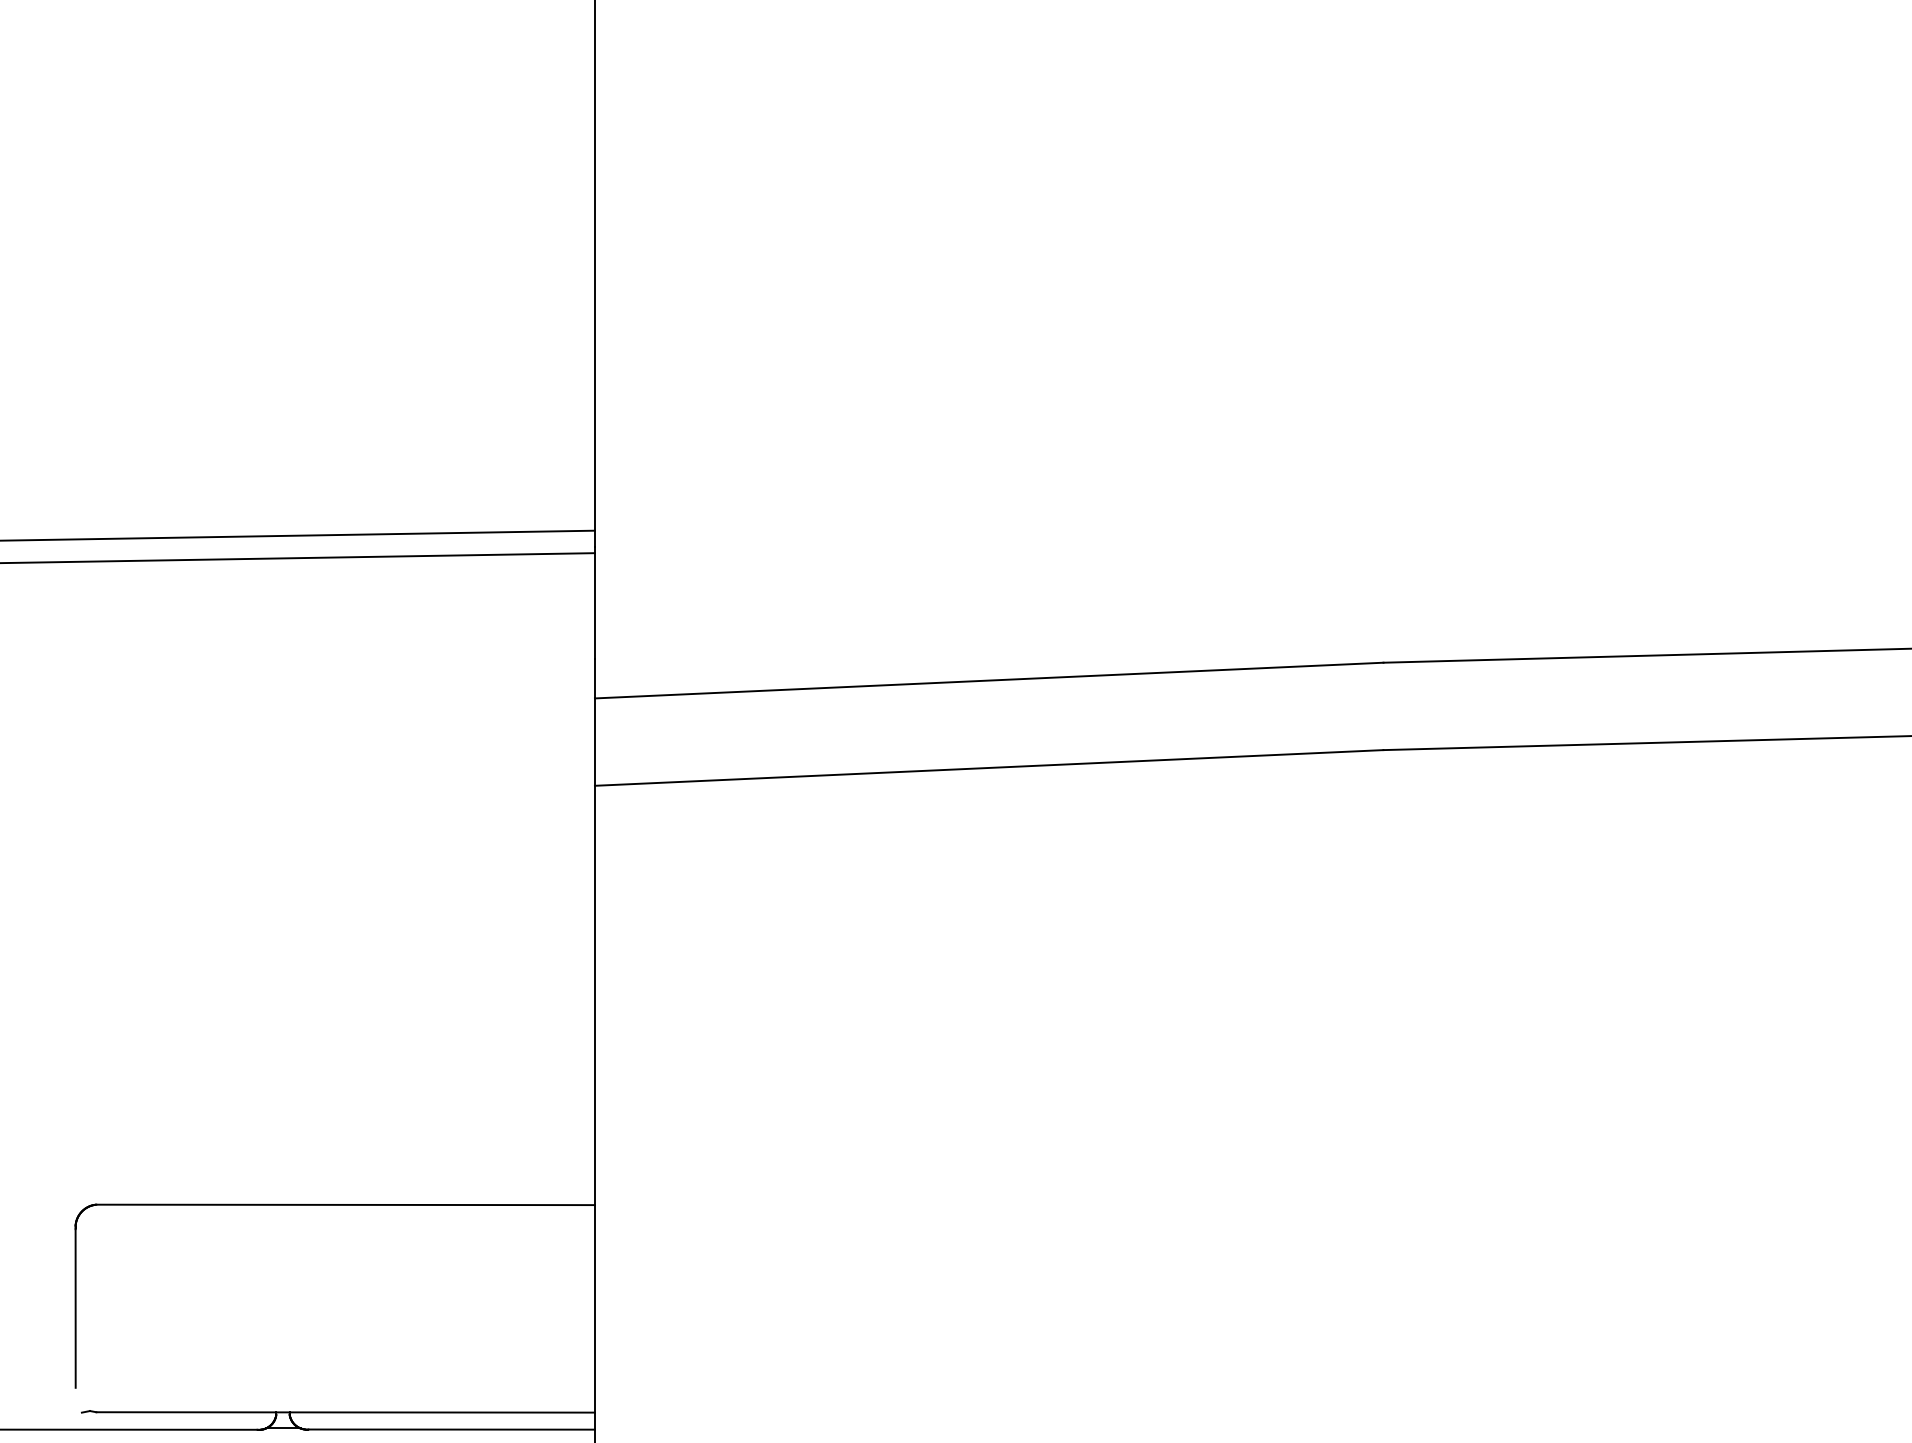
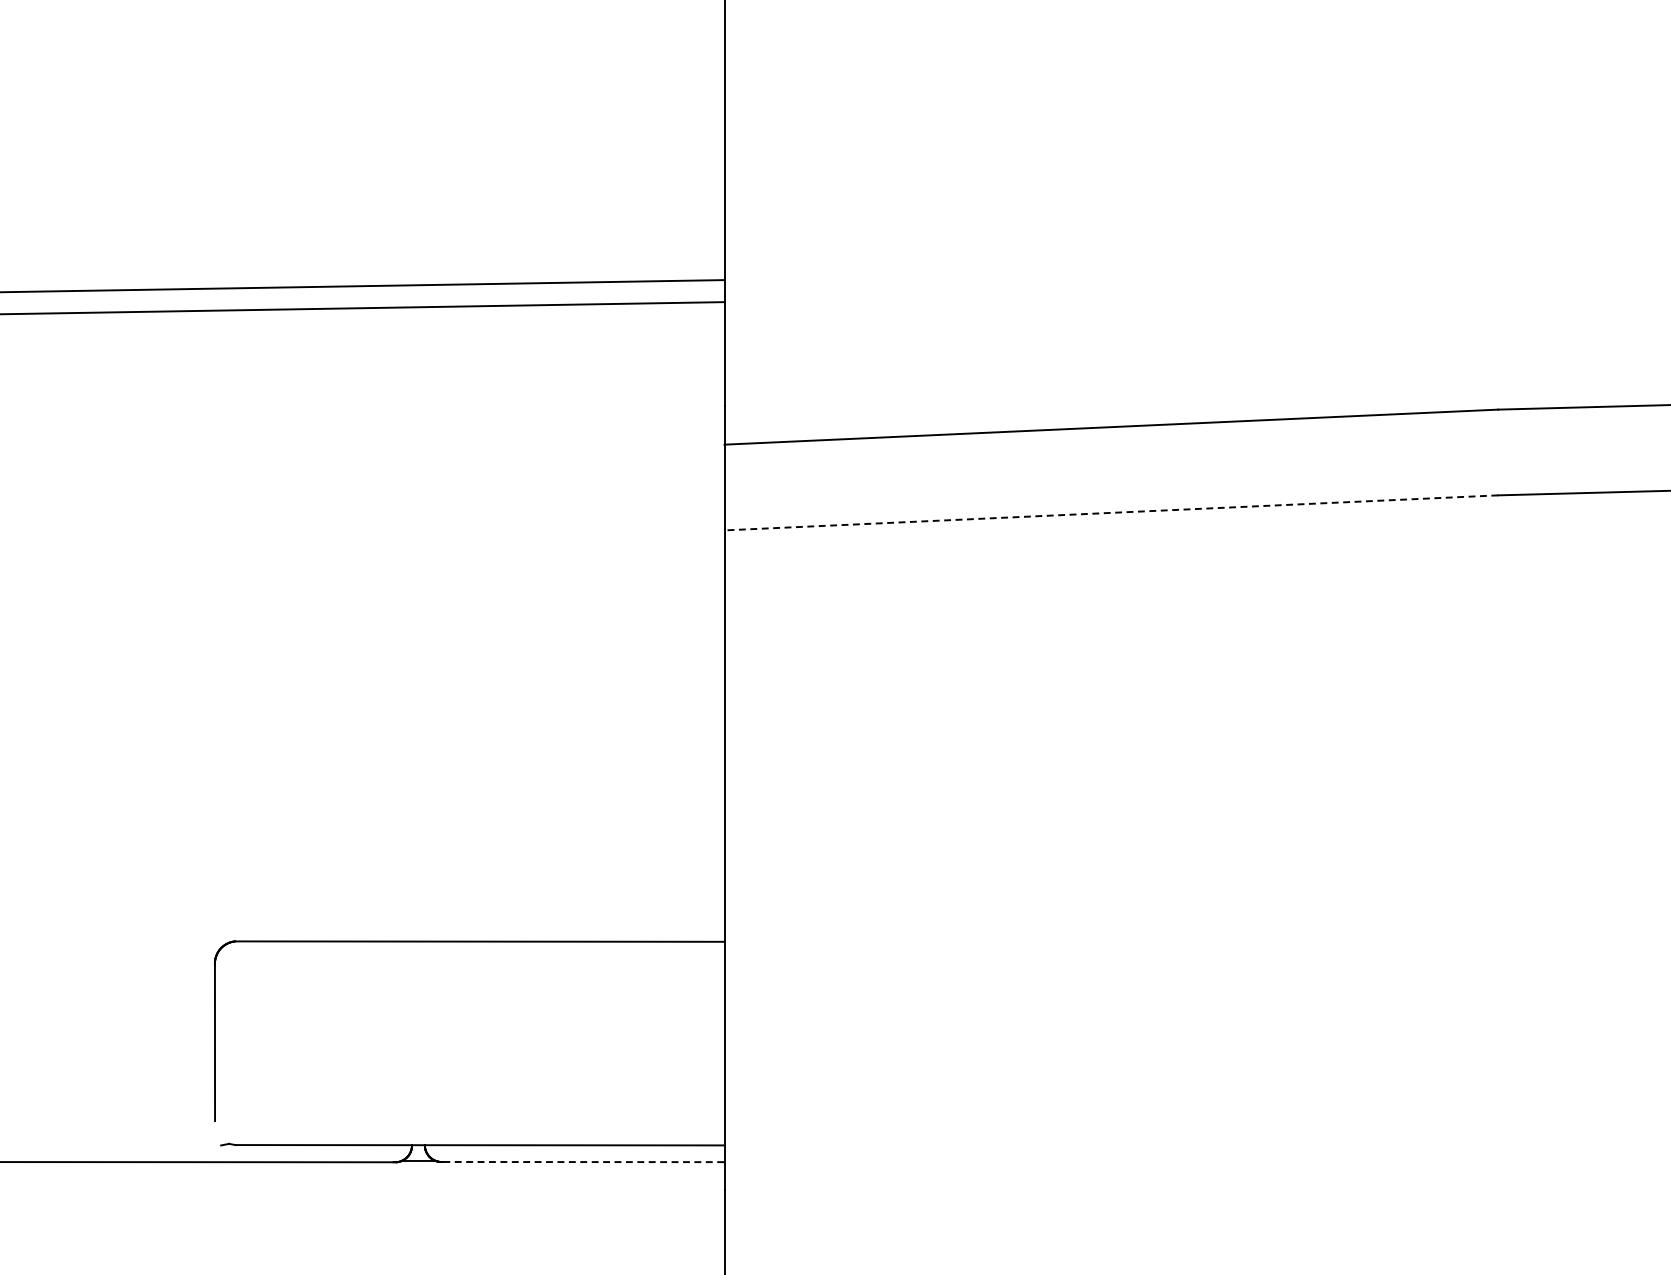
line: (989, 767) -> (1111, 512), solid -> dashed
line: (452, 1429) -> (584, 1161), solid -> dashed

